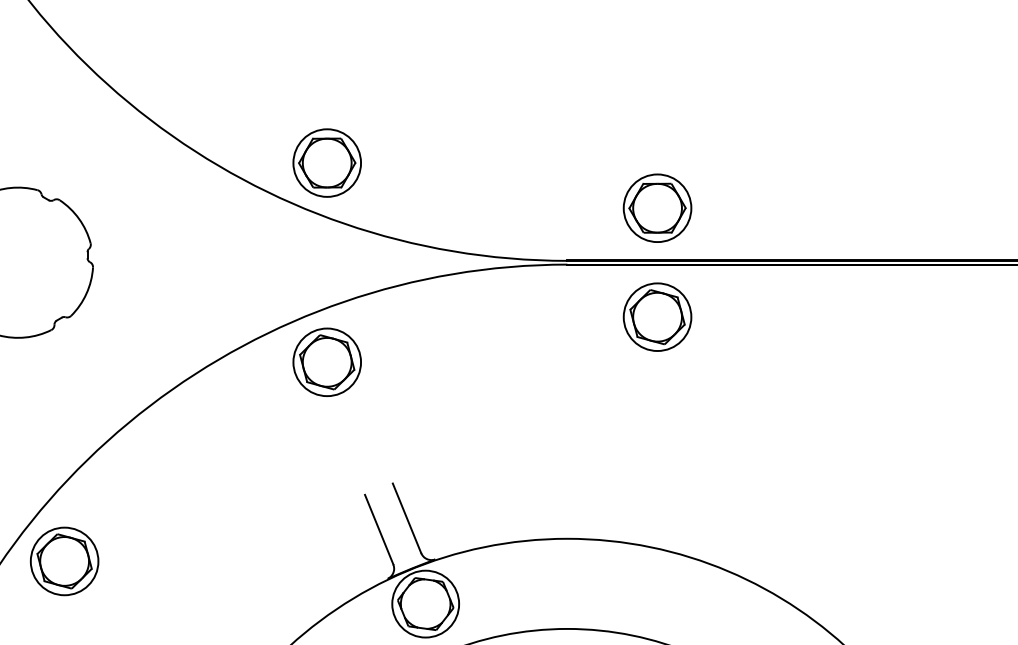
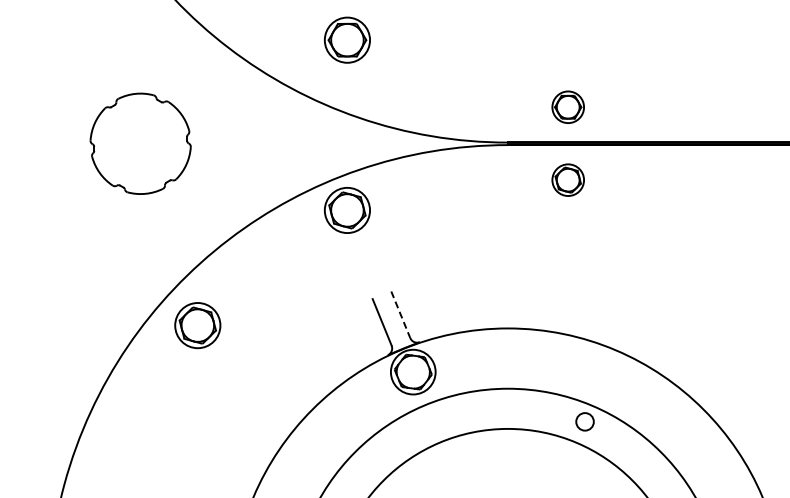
part: (327, 162) -> (347, 39), moved
part: (656, 206) -> (567, 106), size x0.7
part: (656, 316) -> (567, 179), size x0.7
line: (406, 519) -> (400, 315), solid -> dashed
part: (64, 561) -> (197, 325), moved

